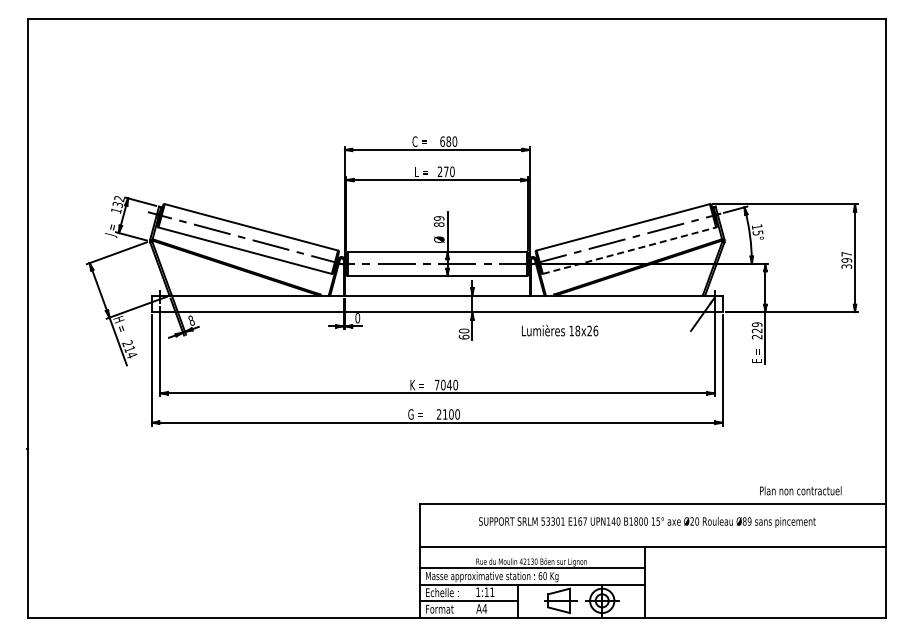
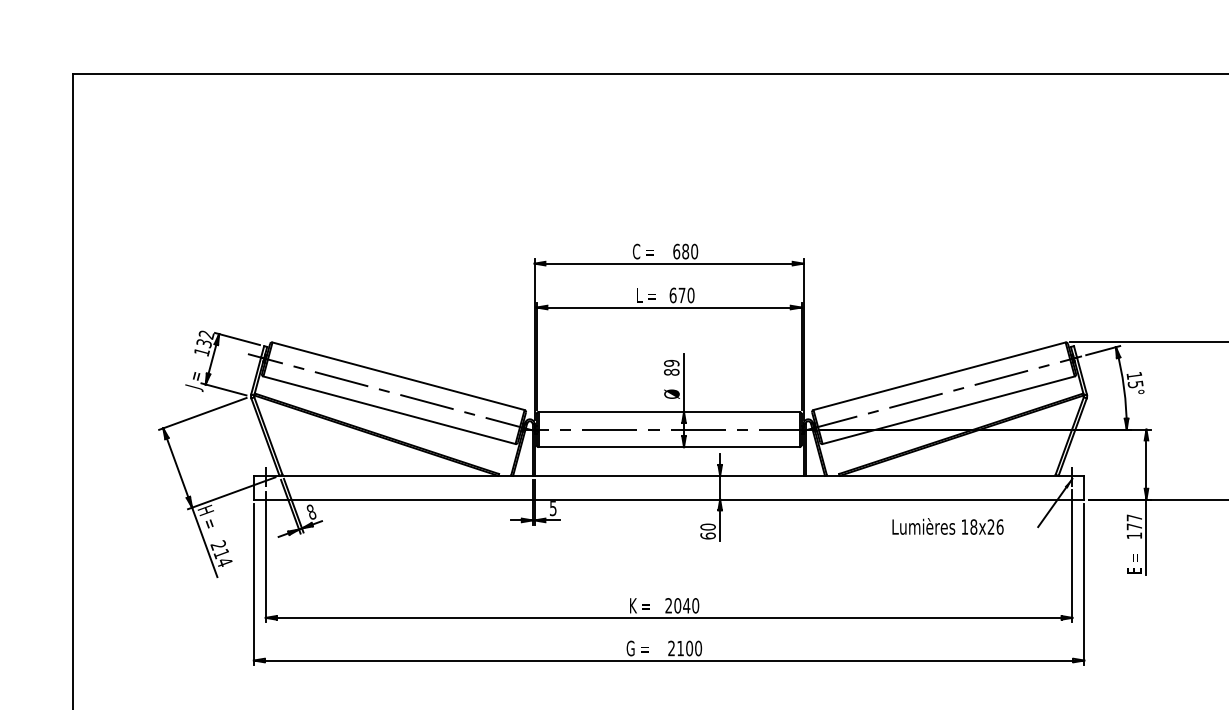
text: (439, 171) -> (672, 294), 270 -> 670
line: (629, 250) -> (948, 409), dashed -> solid
text: (357, 318) -> (552, 508), 0 -> 5
text: (560, 330) -> (948, 526), moved
text: (756, 330) -> (1133, 526), 229 -> 177
text: (436, 384) -> (667, 604), 7040 -> 2040

